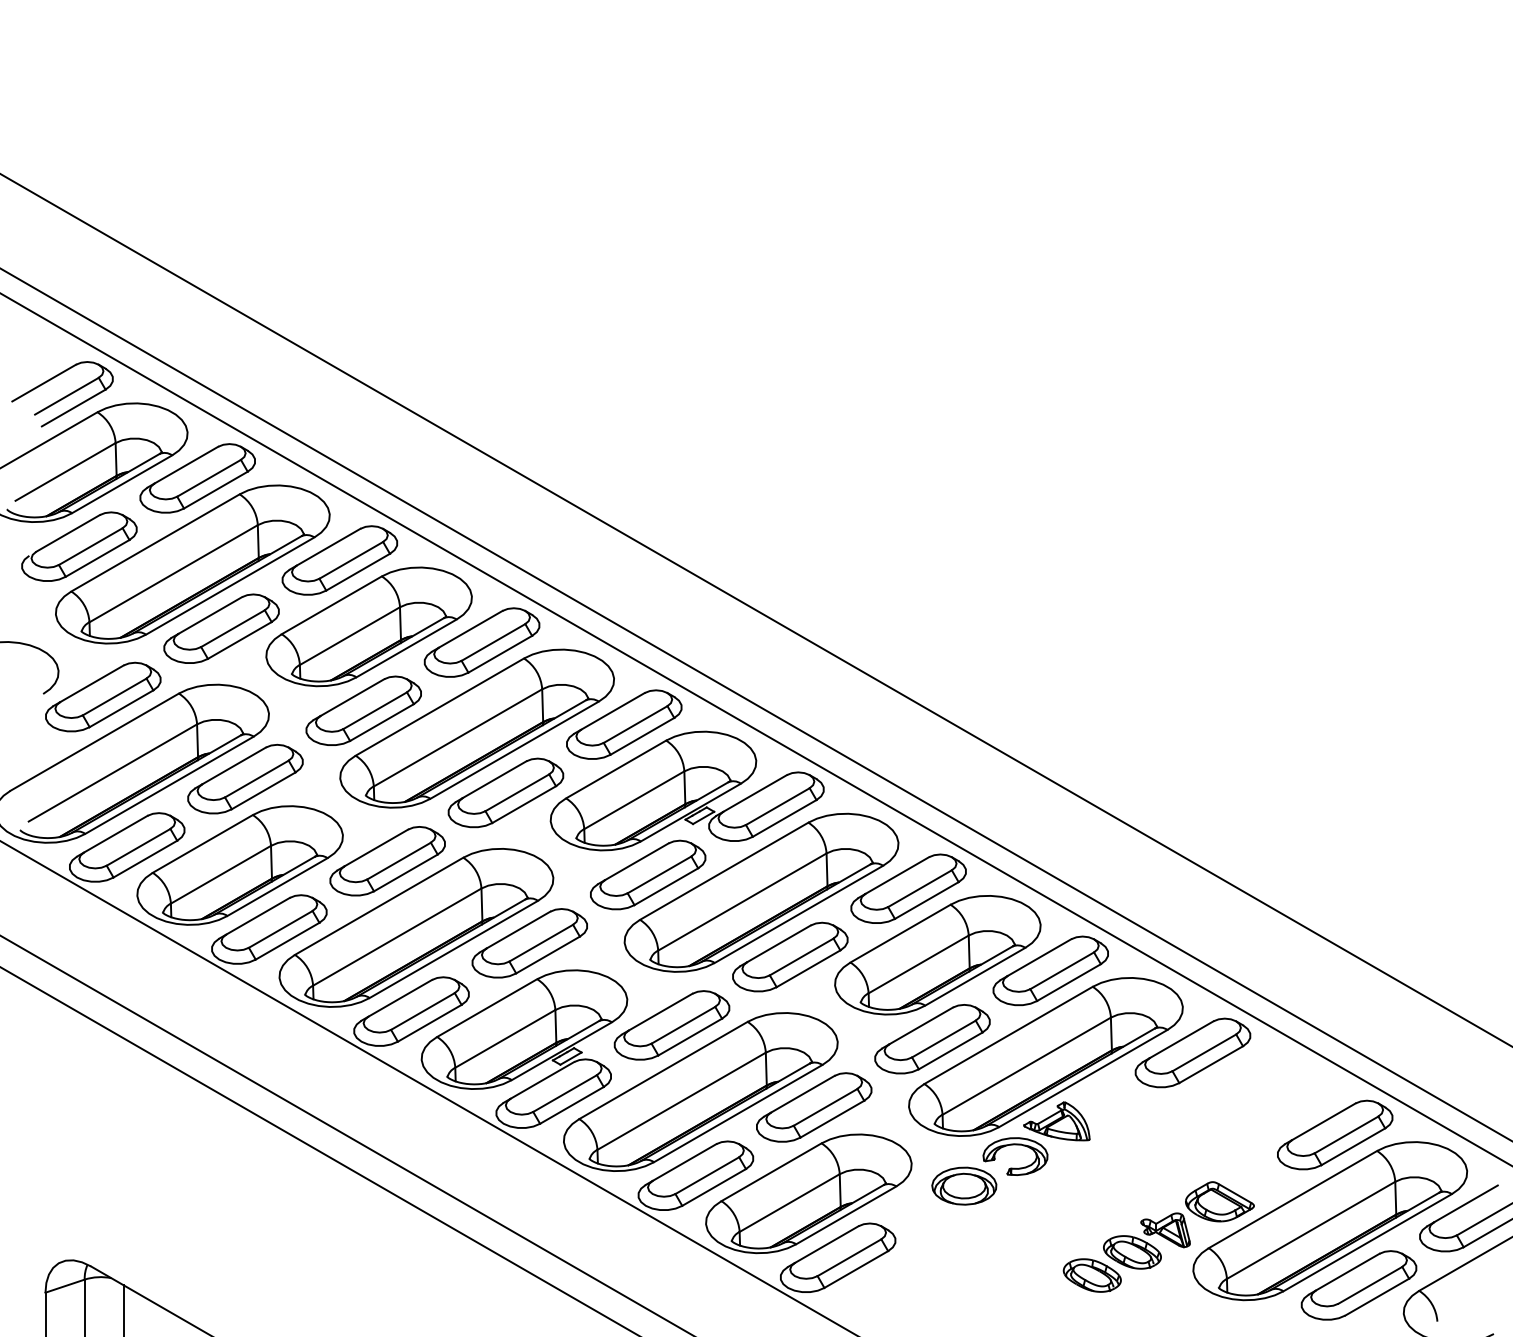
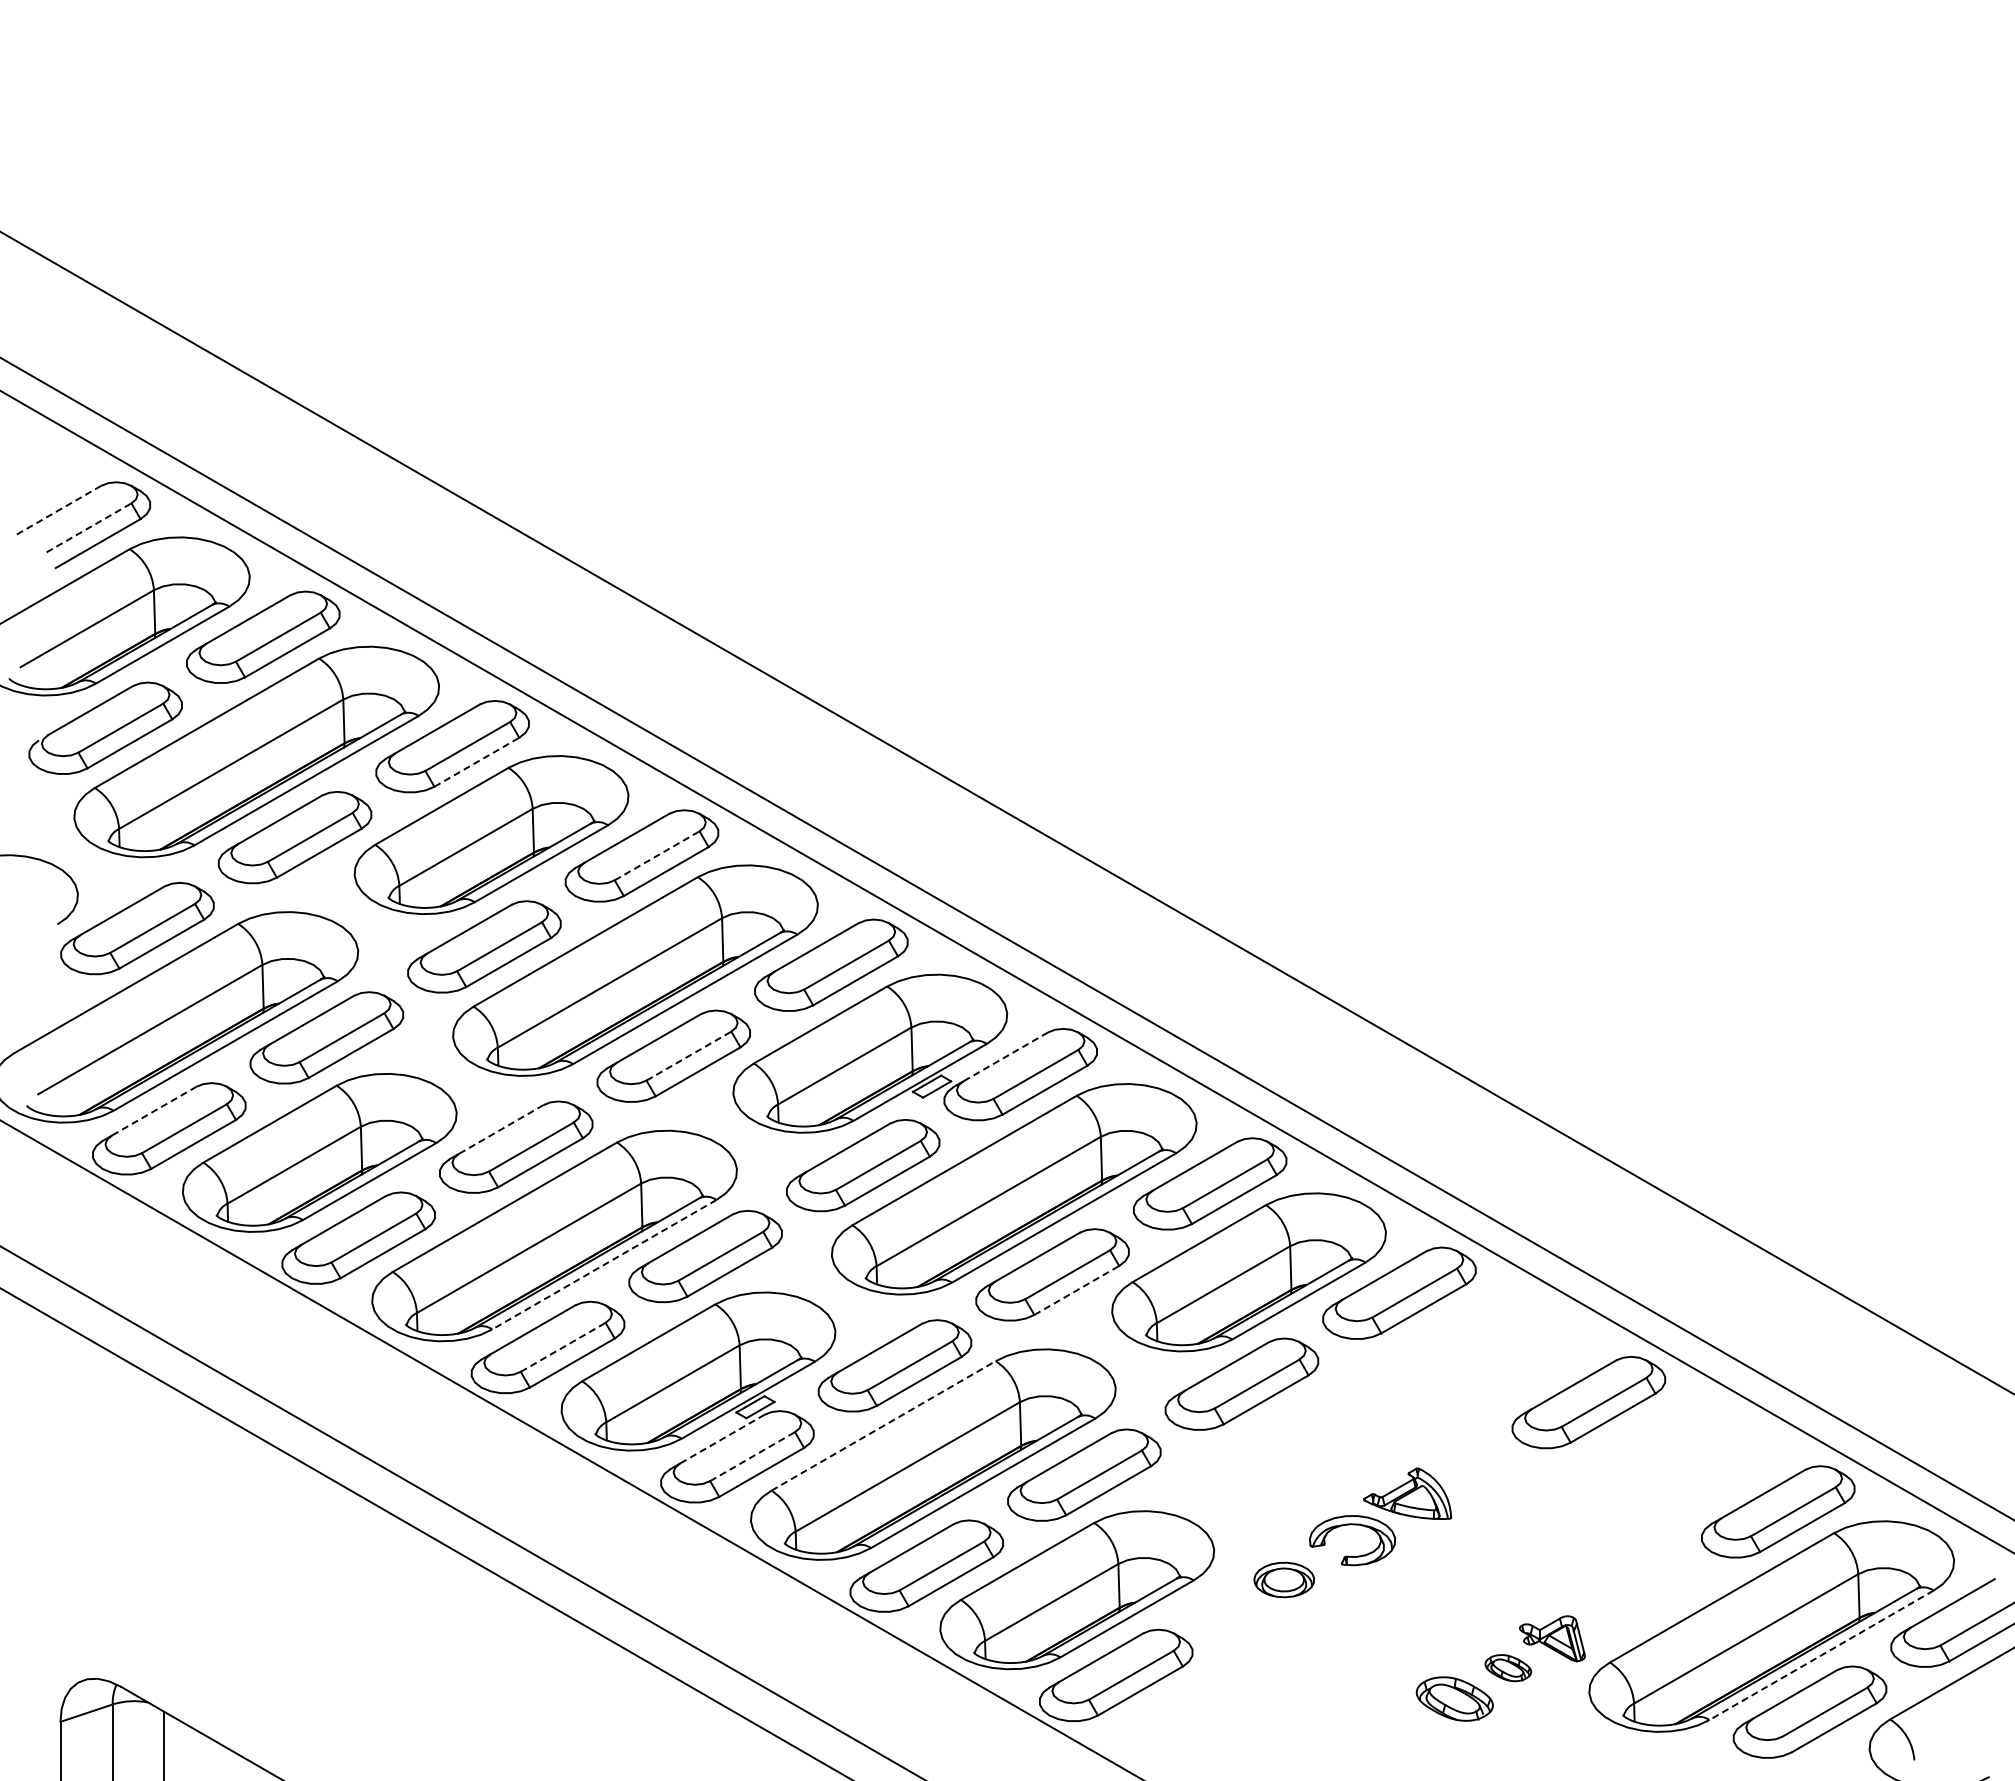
line: (43, 383) -> (58, 510), solid -> dashed
line: (67, 395) -> (89, 527), solid -> dashed
line: (357, 572) -> (476, 762), solid -> dashed
line: (493, 642) -> (657, 855), solid -> dashed
line: (516, 793) -> (688, 1056), solid -> dashed
line: (754, 793) -> (1005, 1056), solid -> dashed
line: (116, 834) -> (154, 1111), solid -> dashed
line: (376, 847) -> (501, 1129), solid -> dashed
line: (453, 949) -> (603, 1264), solid -> dashed
line: (808, 968) -> (1076, 1290), solid -> dashed
line: (423, 1011) -> (563, 1347), solid -> dashed
part: (1045, 1056) -> (1392, 1407), removed
line: (664, 1070) -> (884, 1425), solid -> dashed
line: (542, 1080) -> (722, 1439), solid -> dashed
line: (565, 1093) -> (752, 1456), solid -> dashed
part: (963, 1185) -> (1283, 1579), size x0.7
part: (1219, 1201) -> (1624, 1600), removed
line: (1367, 1242) -> (1821, 1655), solid -> dashed
part: (1132, 1251) -> (1508, 1667), size x0.6

